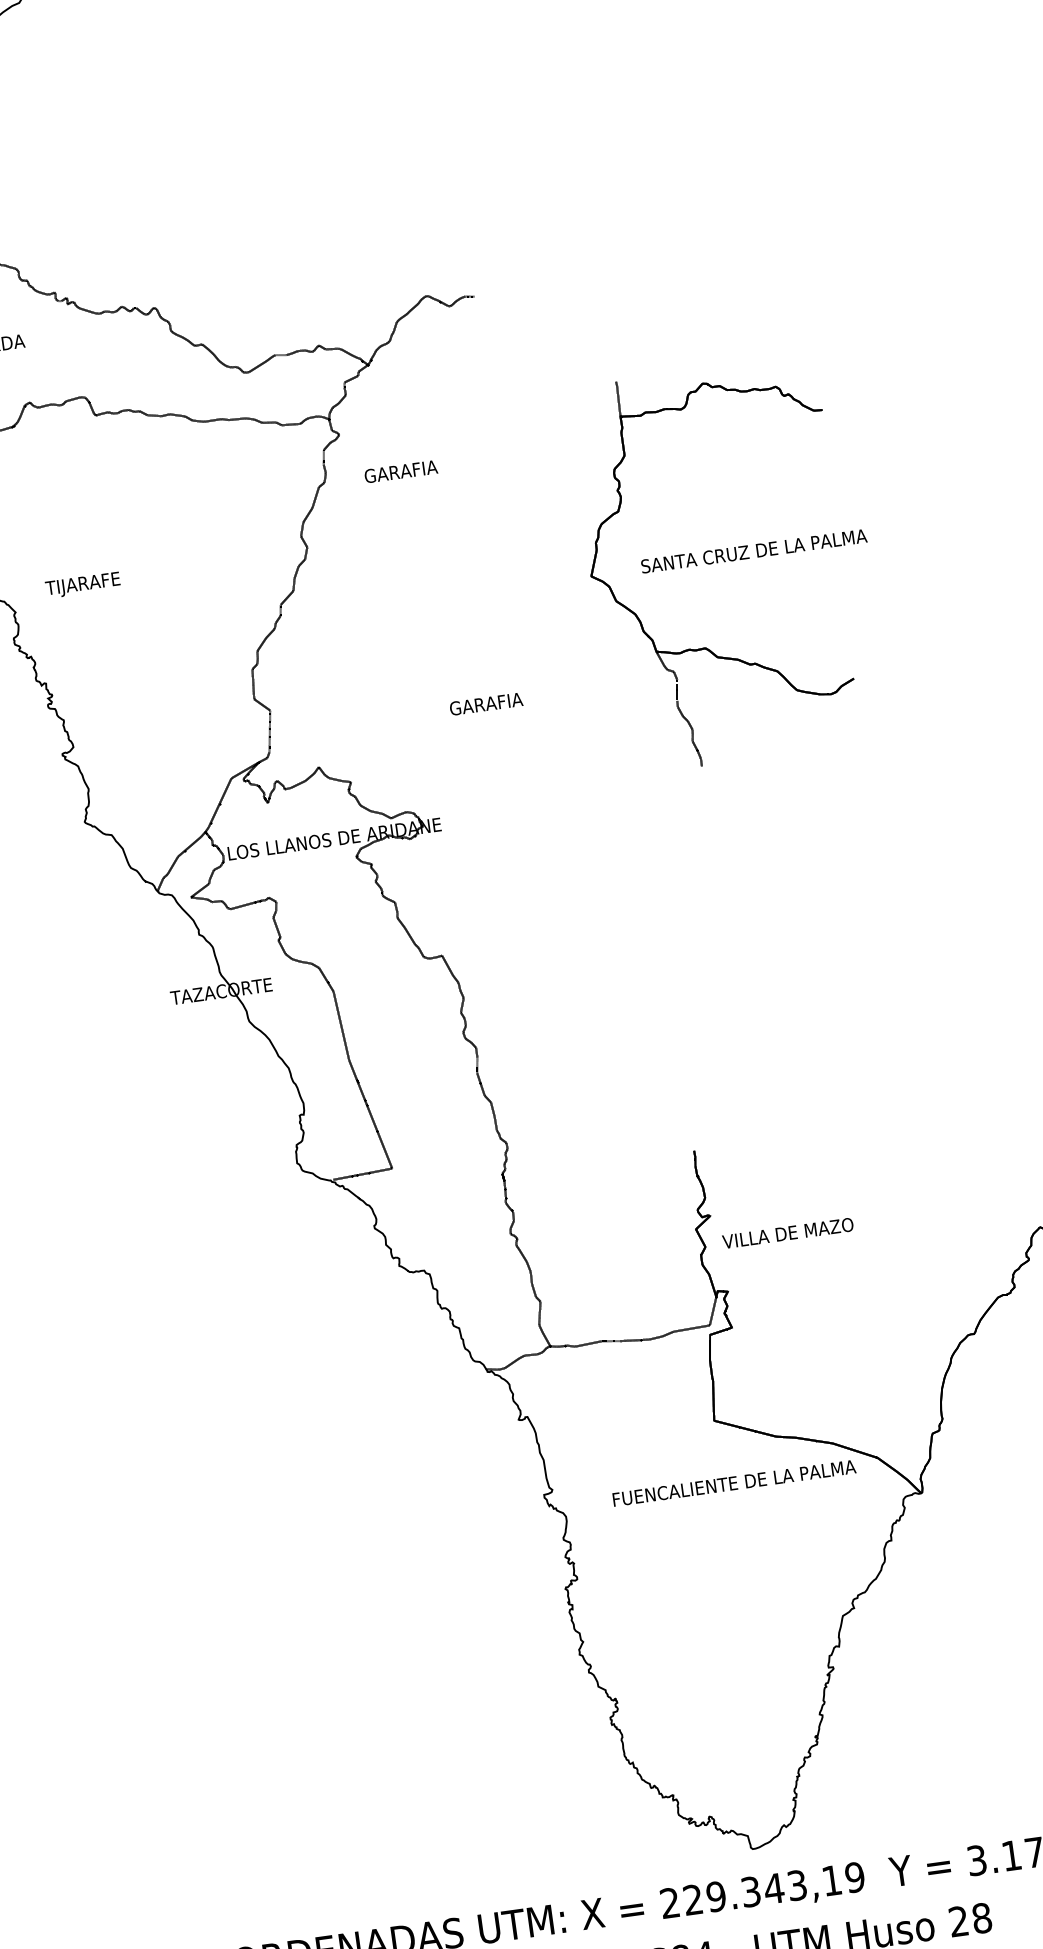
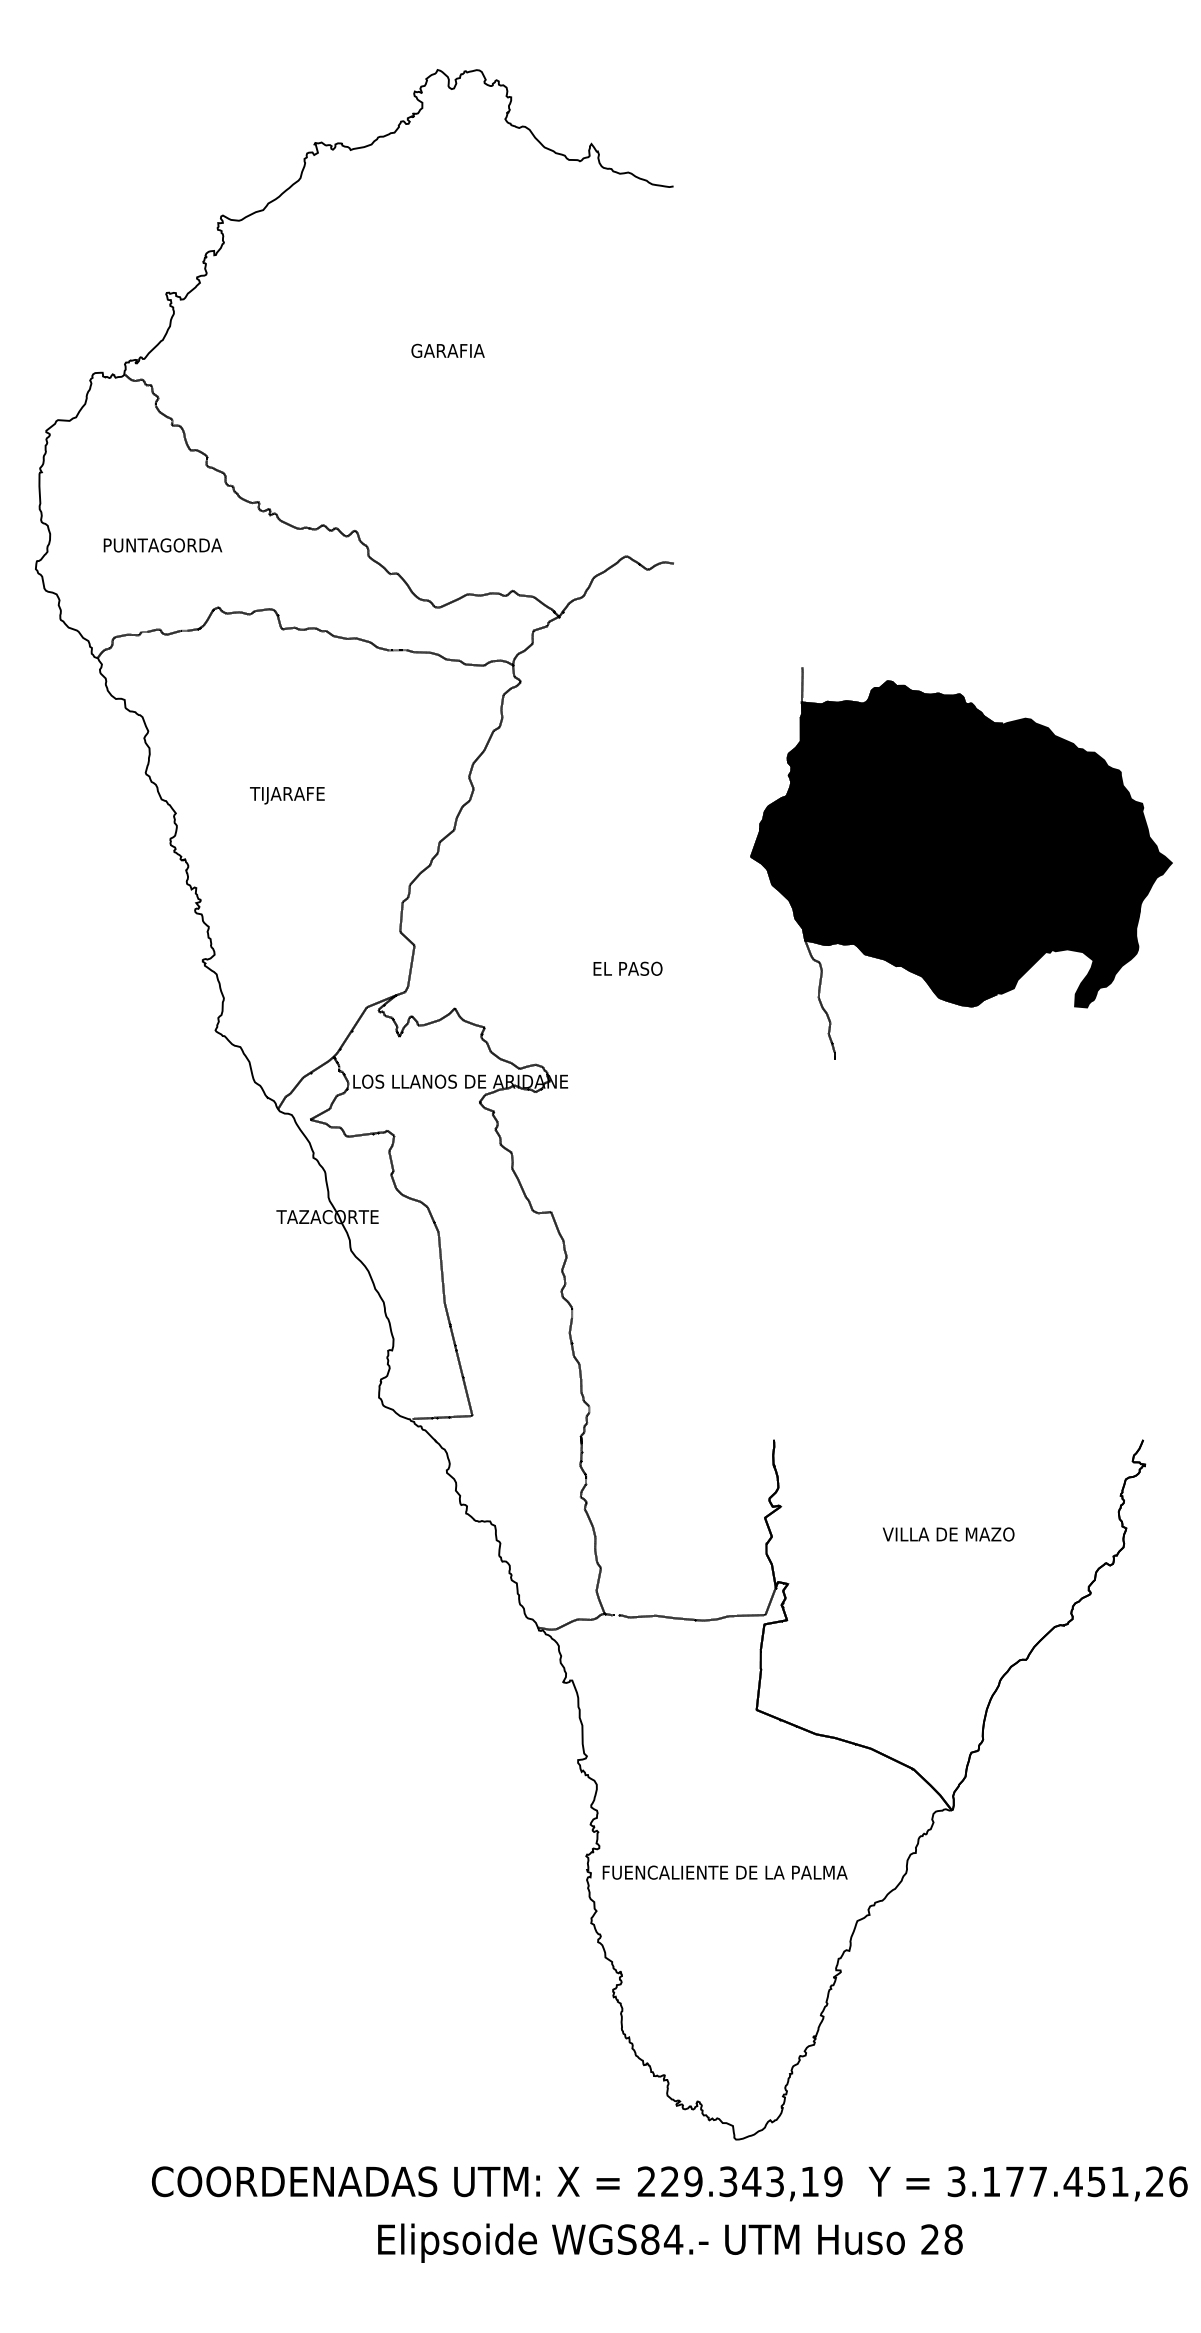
text: (400, 471) -> (447, 350), moved
fill: (799, 535) -> (962, 844), added
text: (83, 585) -> (287, 795), moved
text: (486, 703) -> (629, 968), GARAFIA -> EL PASO
text: (787, 1233) -> (948, 1534), moved
text: (733, 1483) -> (724, 1872), moved

